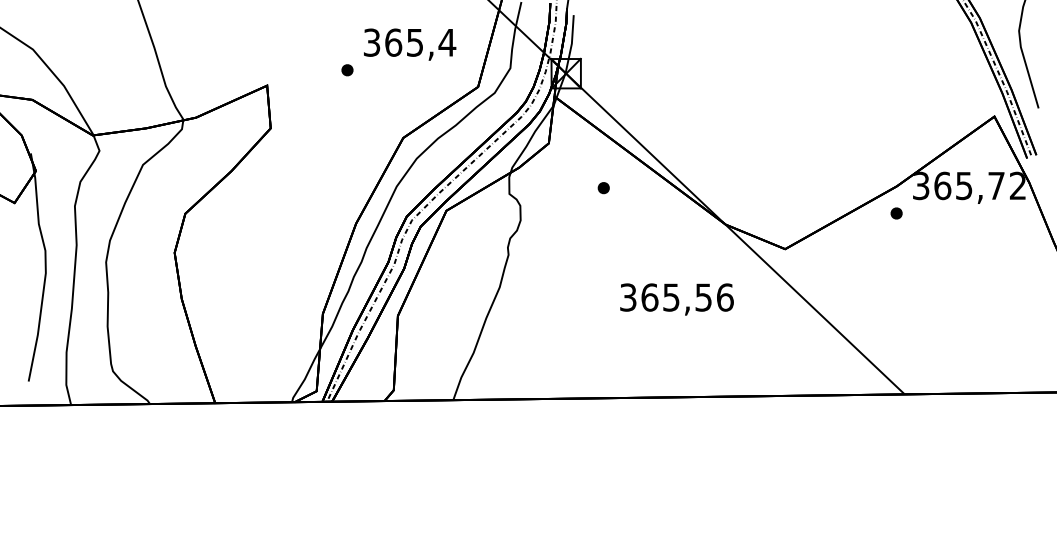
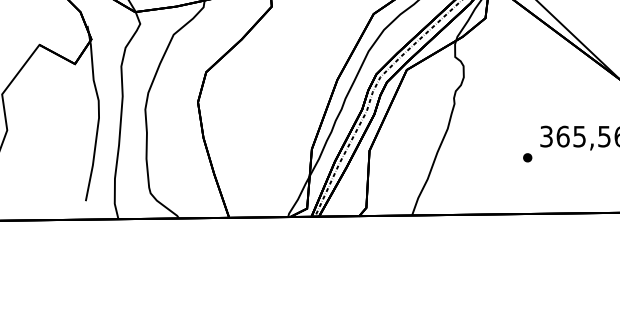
part: (603, 188) -> (527, 158), moved

